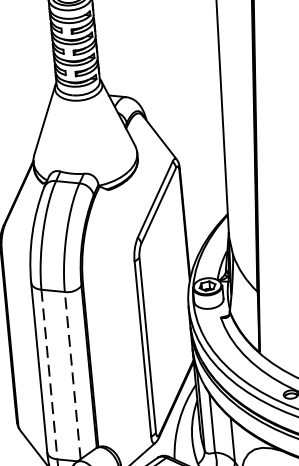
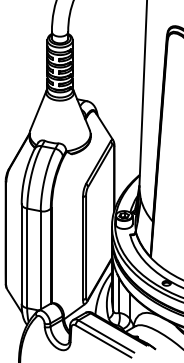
line: (49, 374) -> (27, 258), dashed -> solid
line: (72, 374) -> (40, 259), dashed -> solid

